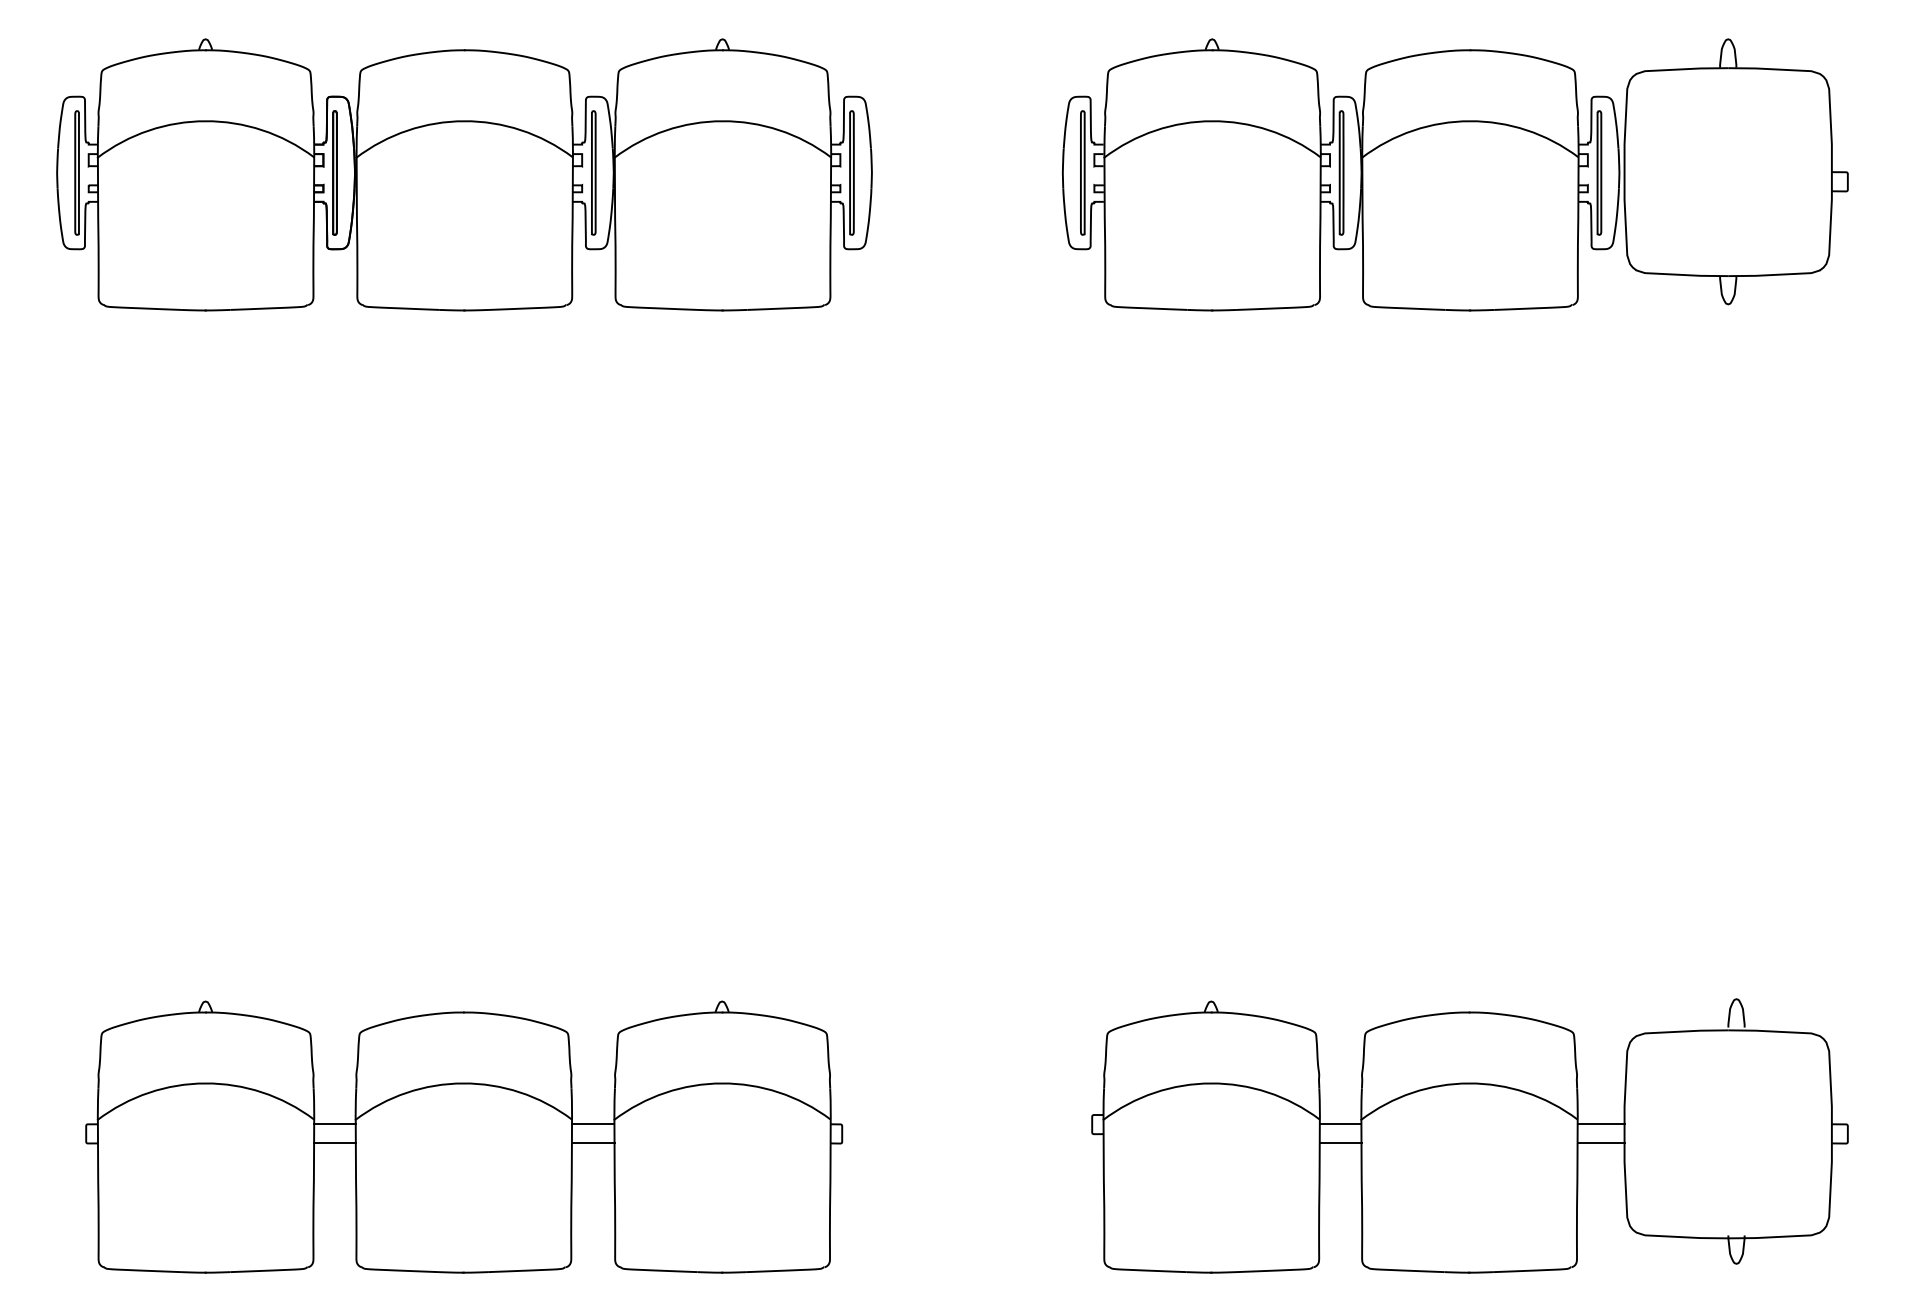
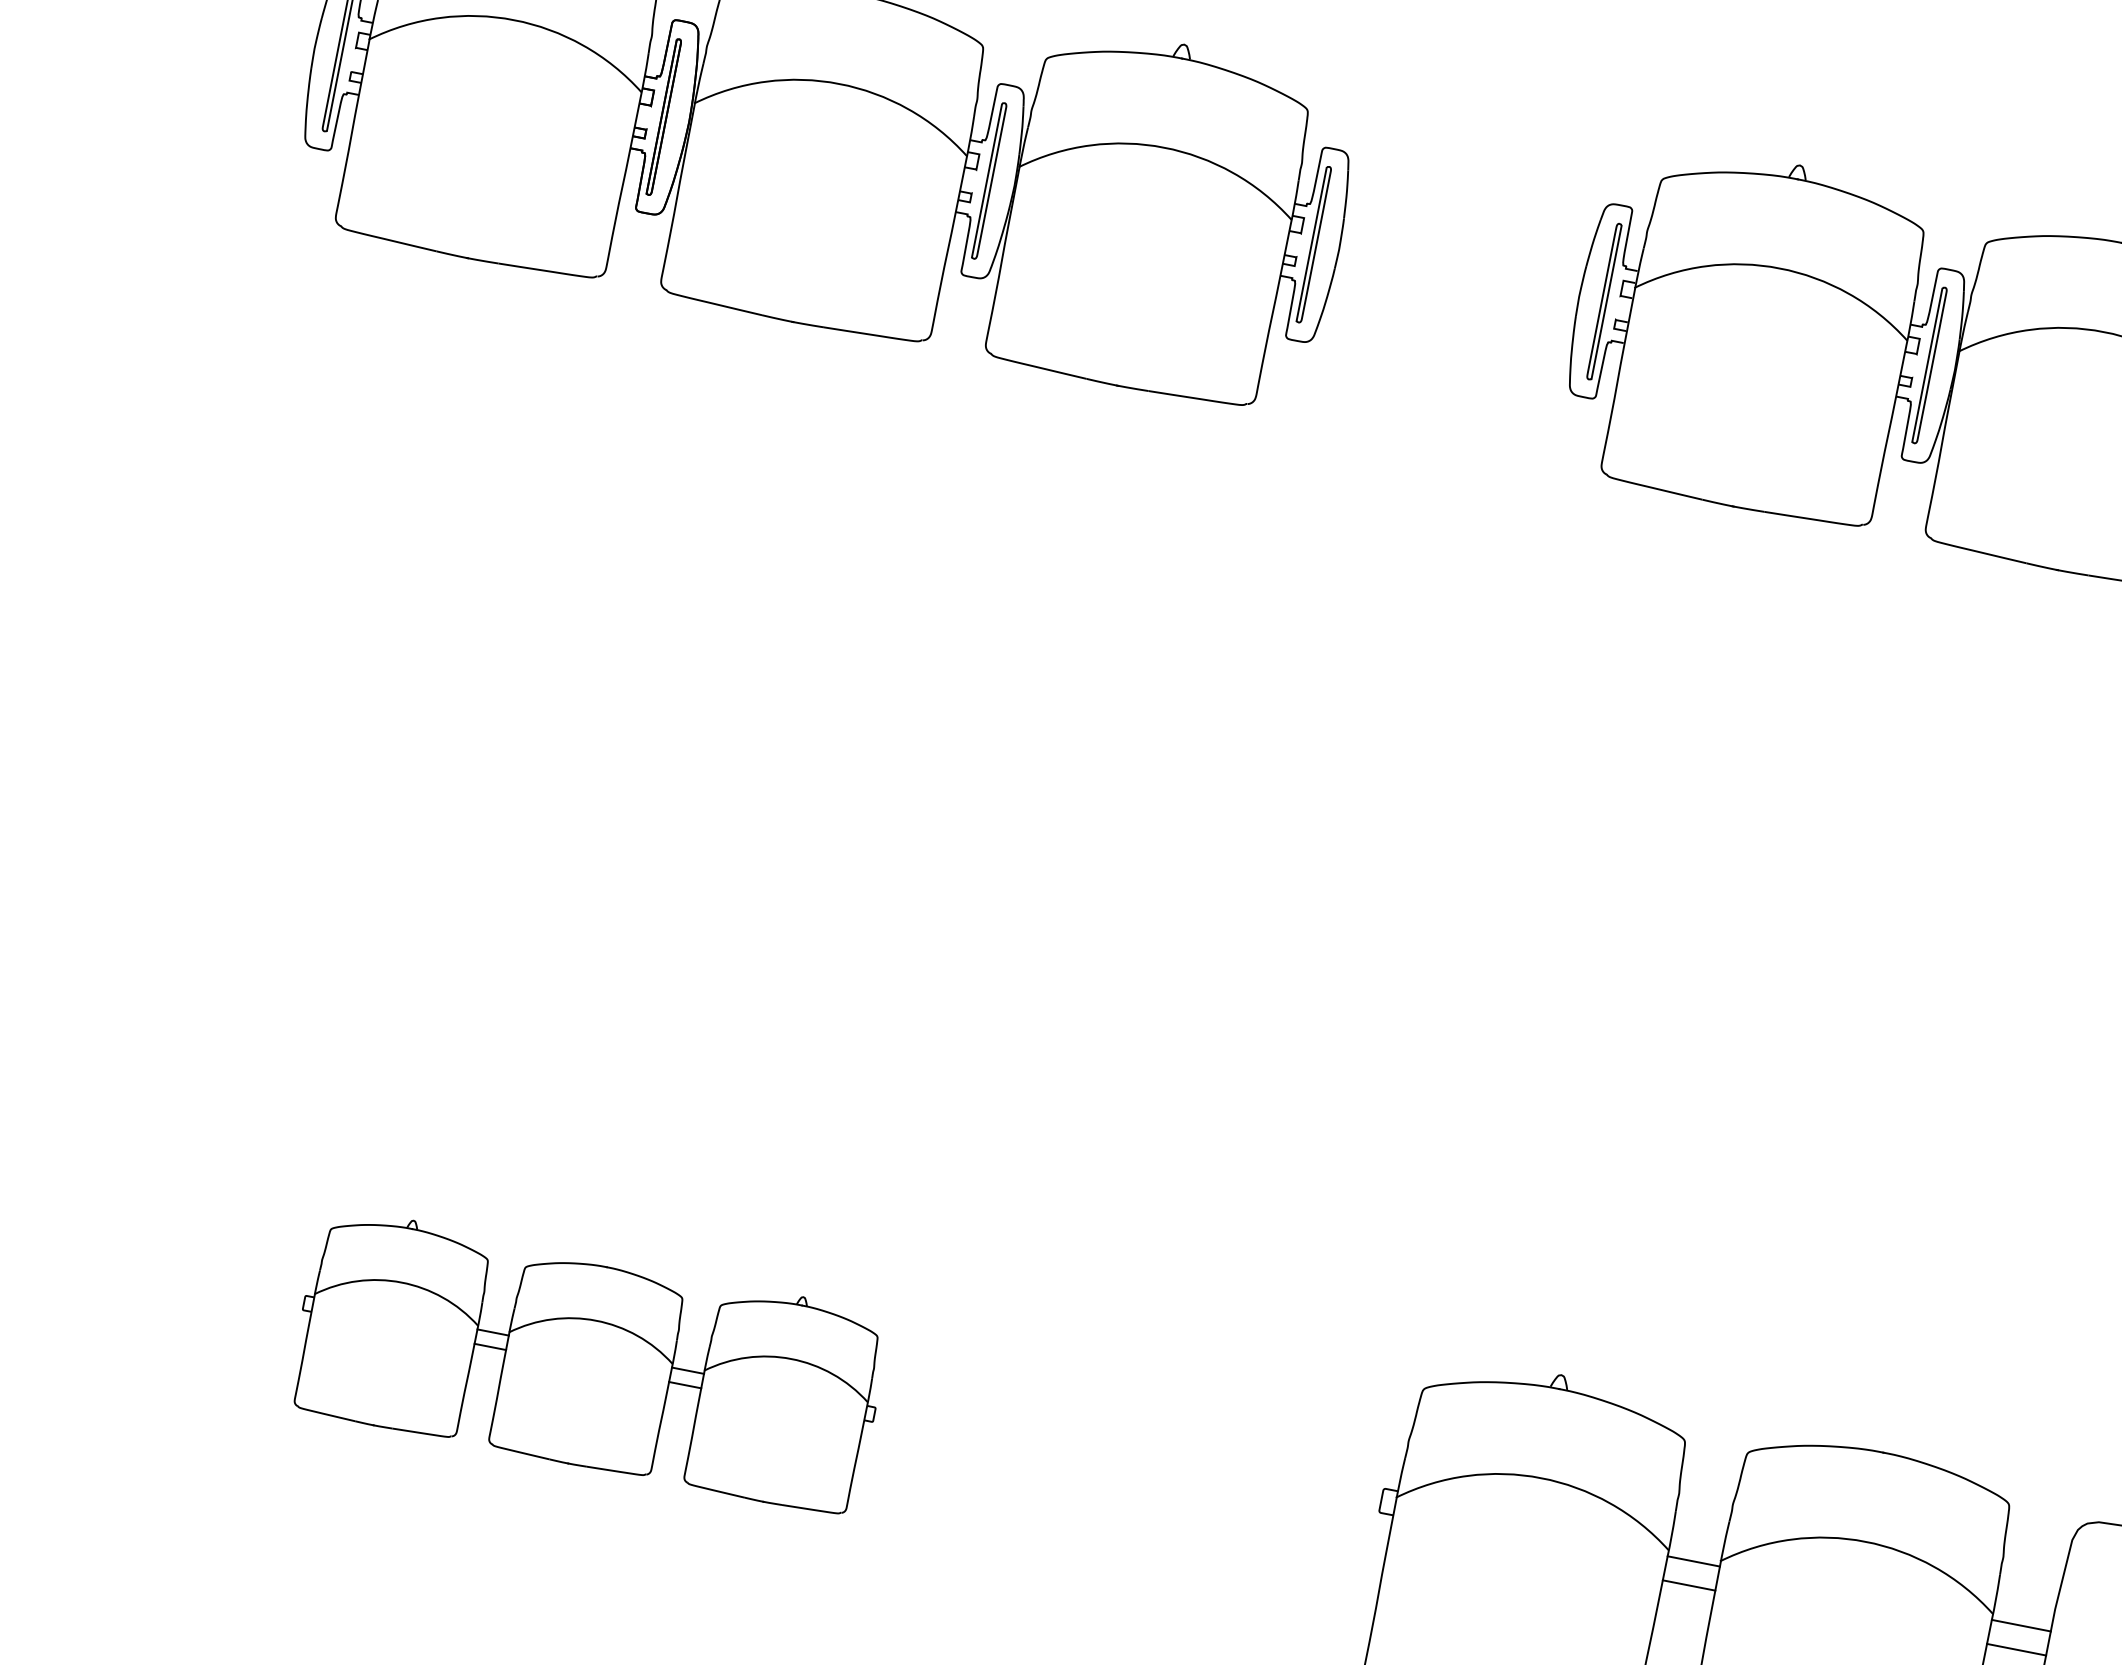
part: (464, 1136) -> (589, 1360), size x0.6

